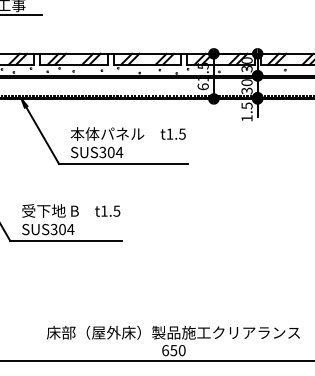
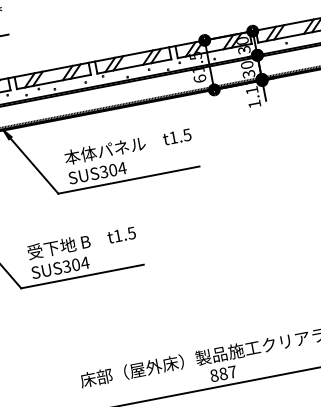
text: (246, 105) -> (251, 90), 1.5 -> 1.1
text: (173, 350) -> (223, 373), 650 -> 887

